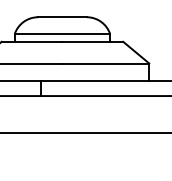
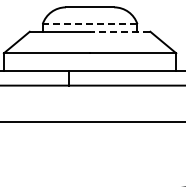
line: (61, 34) -> (89, 24), solid -> dashed
line: (92, 41) -> (119, 31), solid -> dashed

